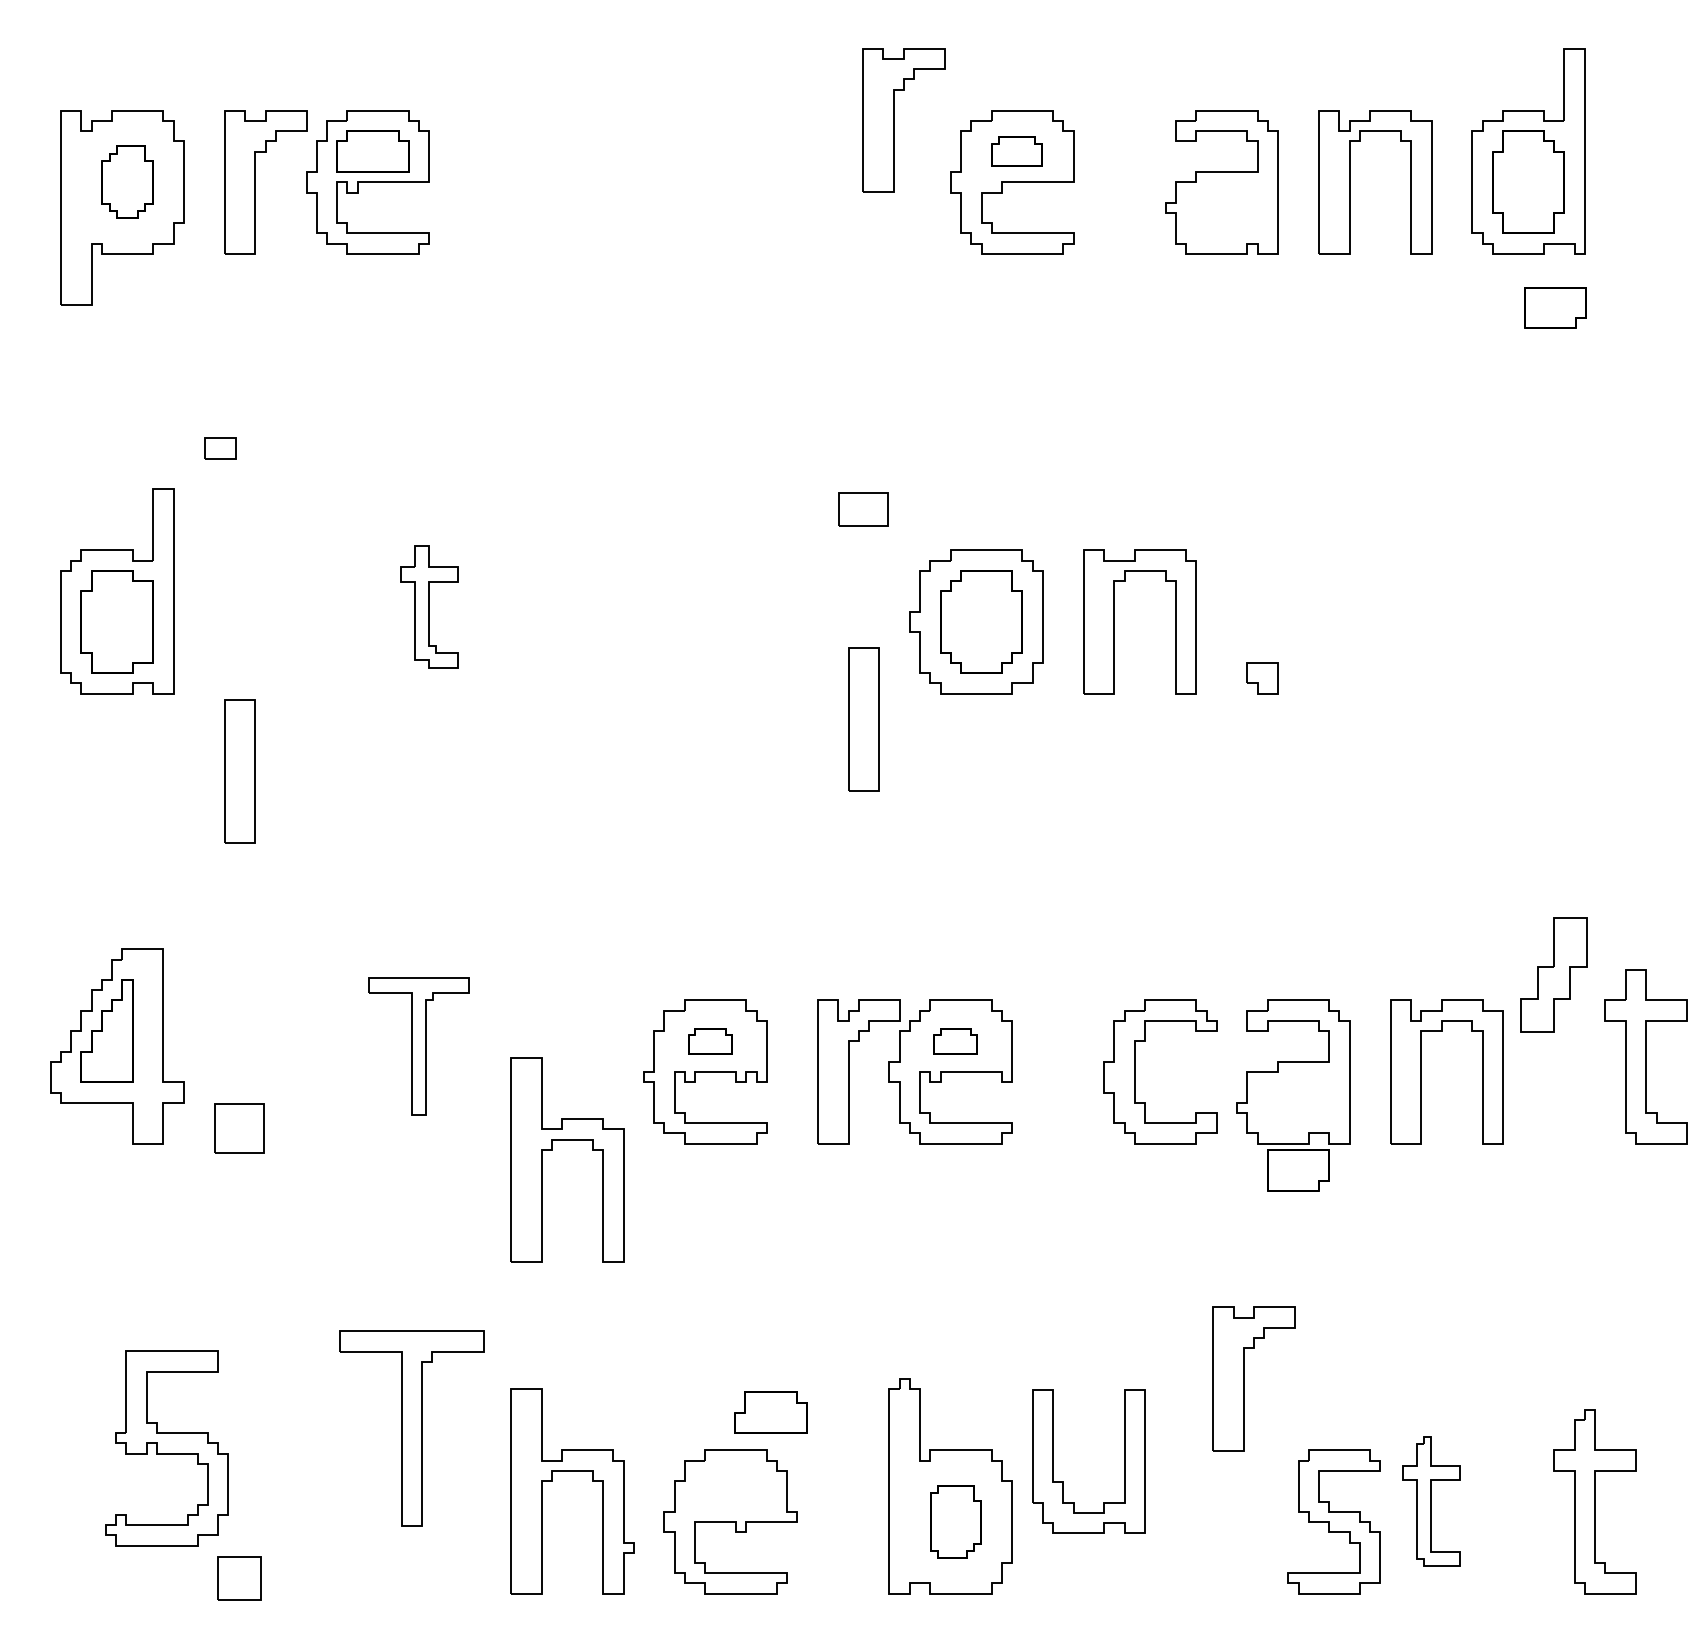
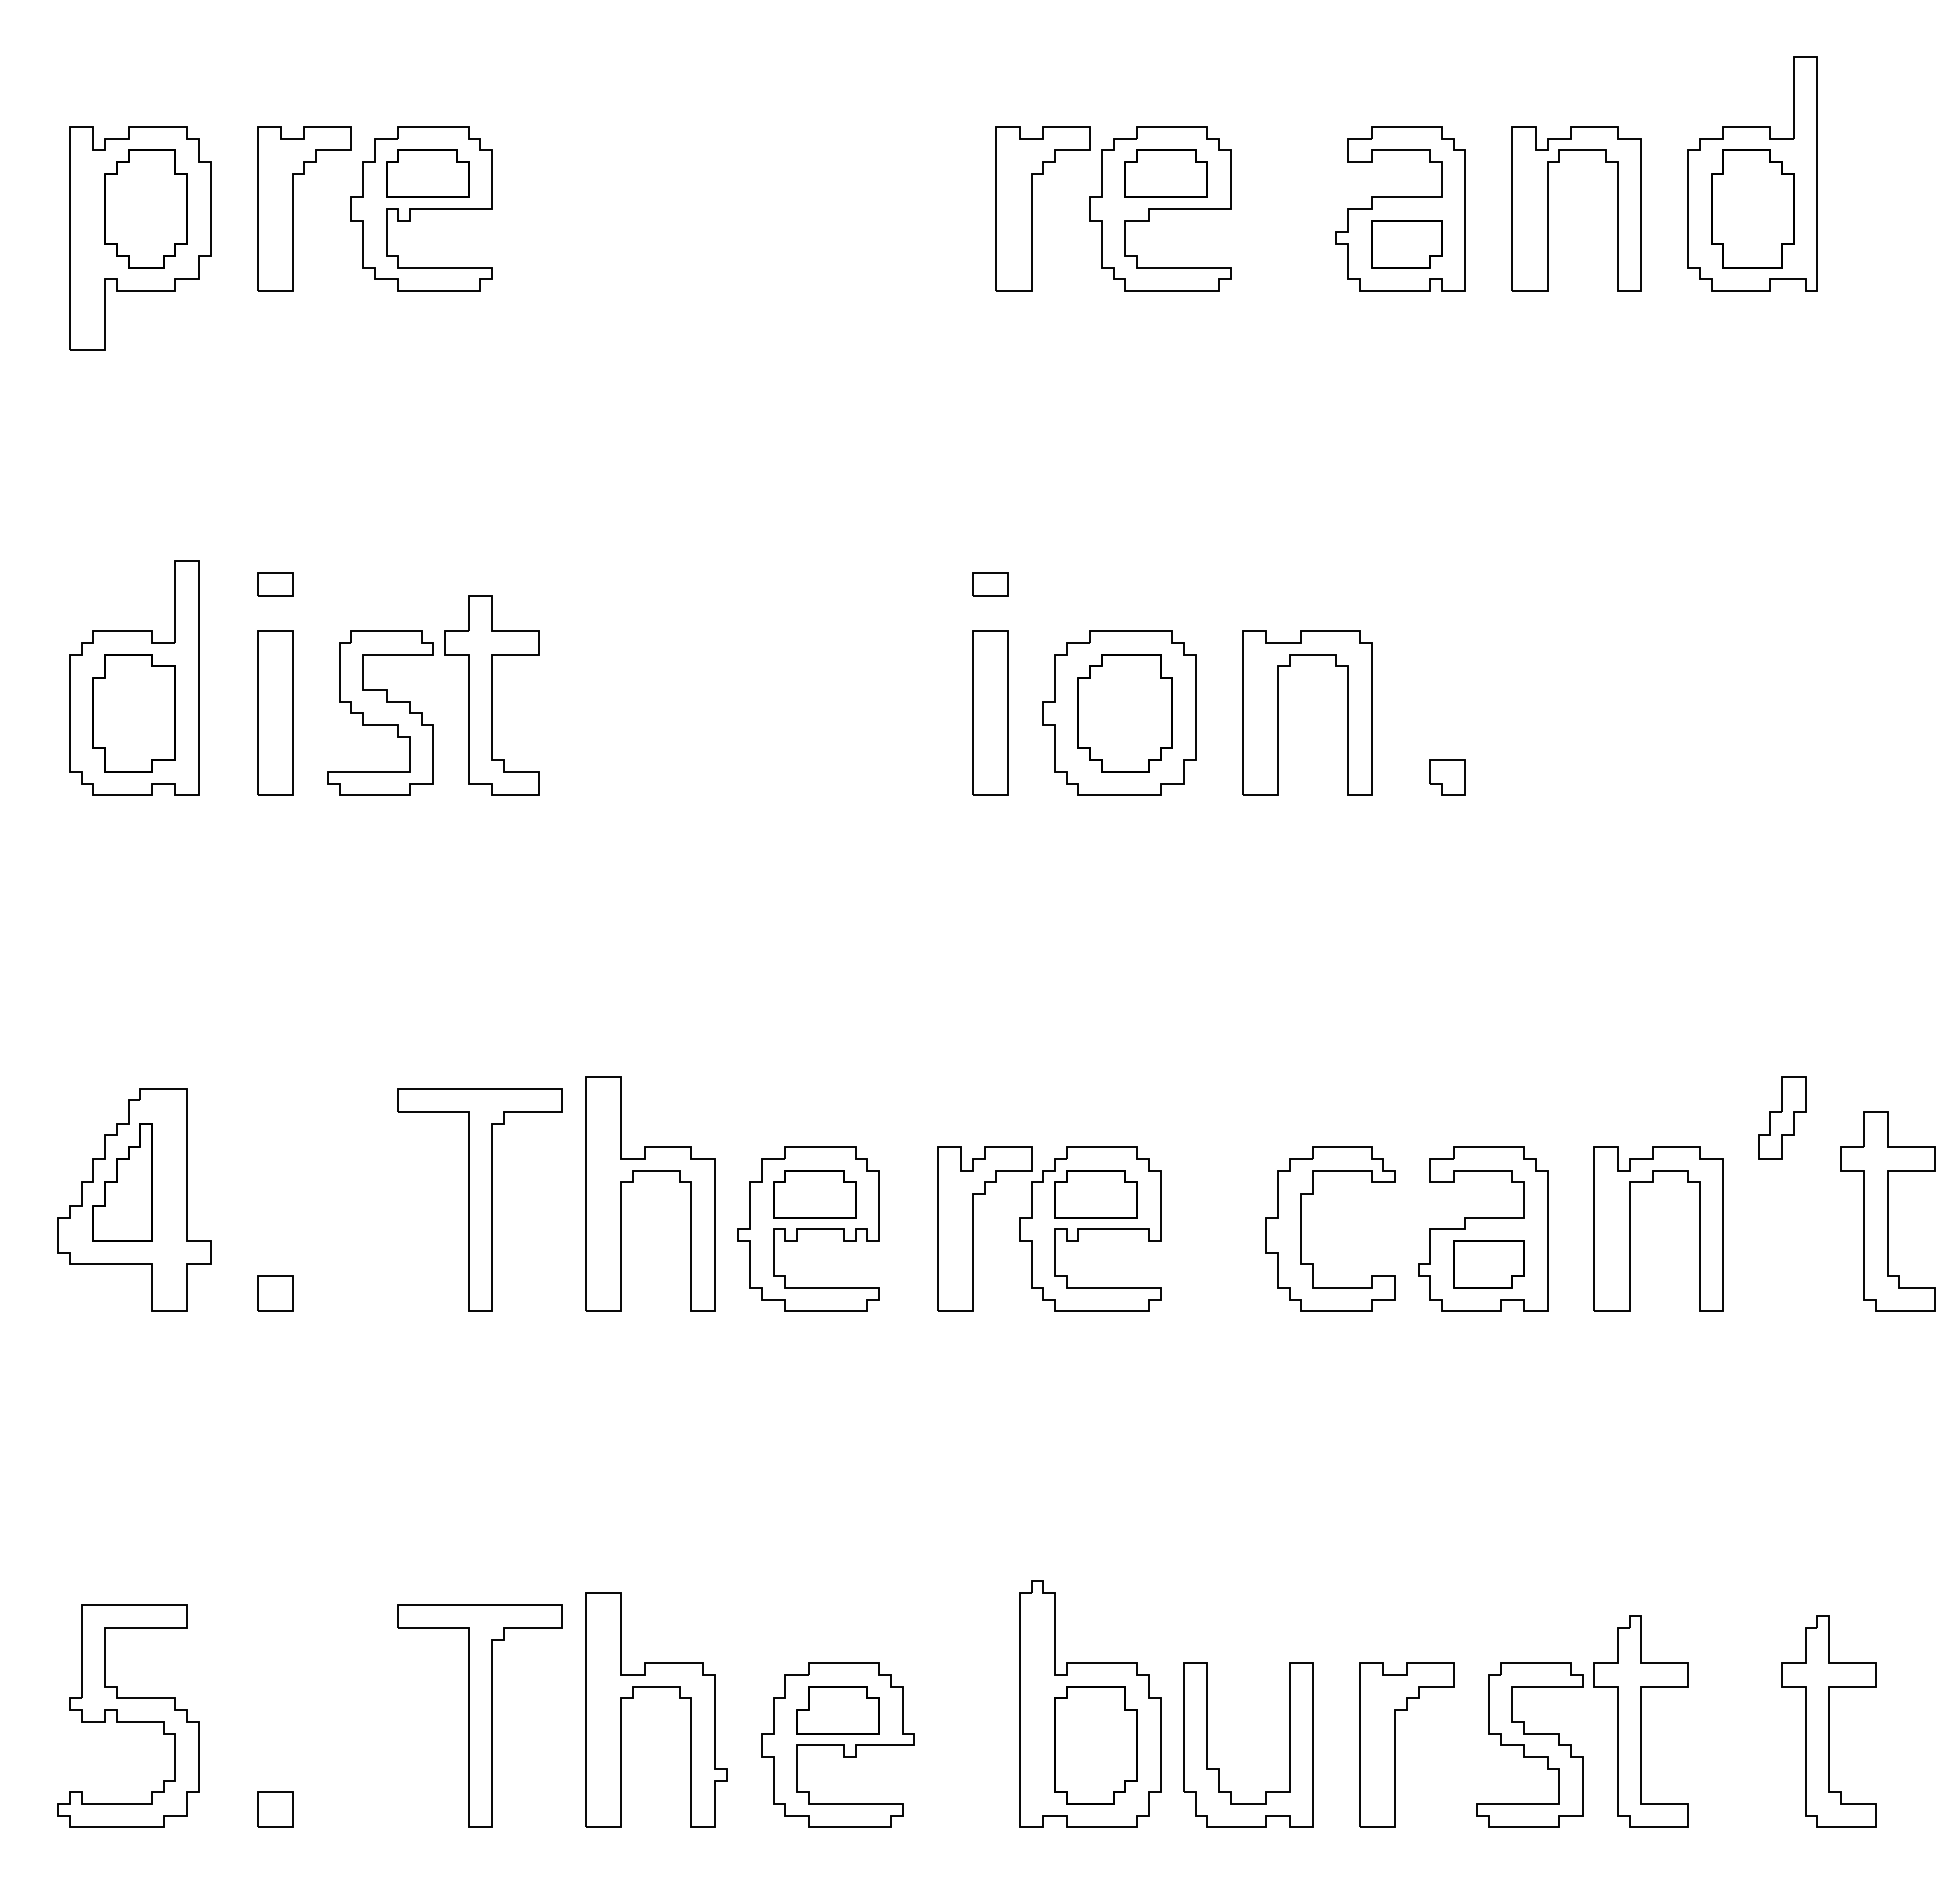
part: (894, 119) -> (1032, 208), moved
part: (1016, 151) -> (1165, 173), size x1.43
part: (126, 181) -> (145, 208), size x1.43
part: (1555, 308) -> (1406, 244), moved
part: (221, 448) -> (275, 584), moved
part: (863, 509) -> (990, 584), size x0.62
part: (428, 606) -> (491, 695), size x1.43
part: (331, 621) -> (380, 712), added
part: (863, 719) -> (990, 712), moved
part: (240, 770) -> (275, 712), moved
part: (1554, 974) -> (1782, 1117), size x0.62
part: (710, 1041) -> (814, 1194), size x1.67
part: (955, 1041) -> (1095, 1194), size x1.67
part: (418, 1046) -> (479, 1199), size x1.43
part: (240, 1128) -> (275, 1293), size x0.62
part: (552, 1149) -> (633, 1182), moved
part: (1298, 1170) -> (1488, 1264), moved
part: (1244, 1378) -> (1395, 1744), moved
part: (770, 1413) -> (837, 1710), moved
part: (411, 1428) -> (479, 1715), moved
part: (167, 1448) -> (128, 1715), moved
part: (1063, 1482) -> (1219, 1768), moved
part: (1430, 1501) -> (1640, 1721), size x1.43
part: (955, 1522) -> (1095, 1745), size x1.43
part: (240, 1578) -> (275, 1809), size x0.71

